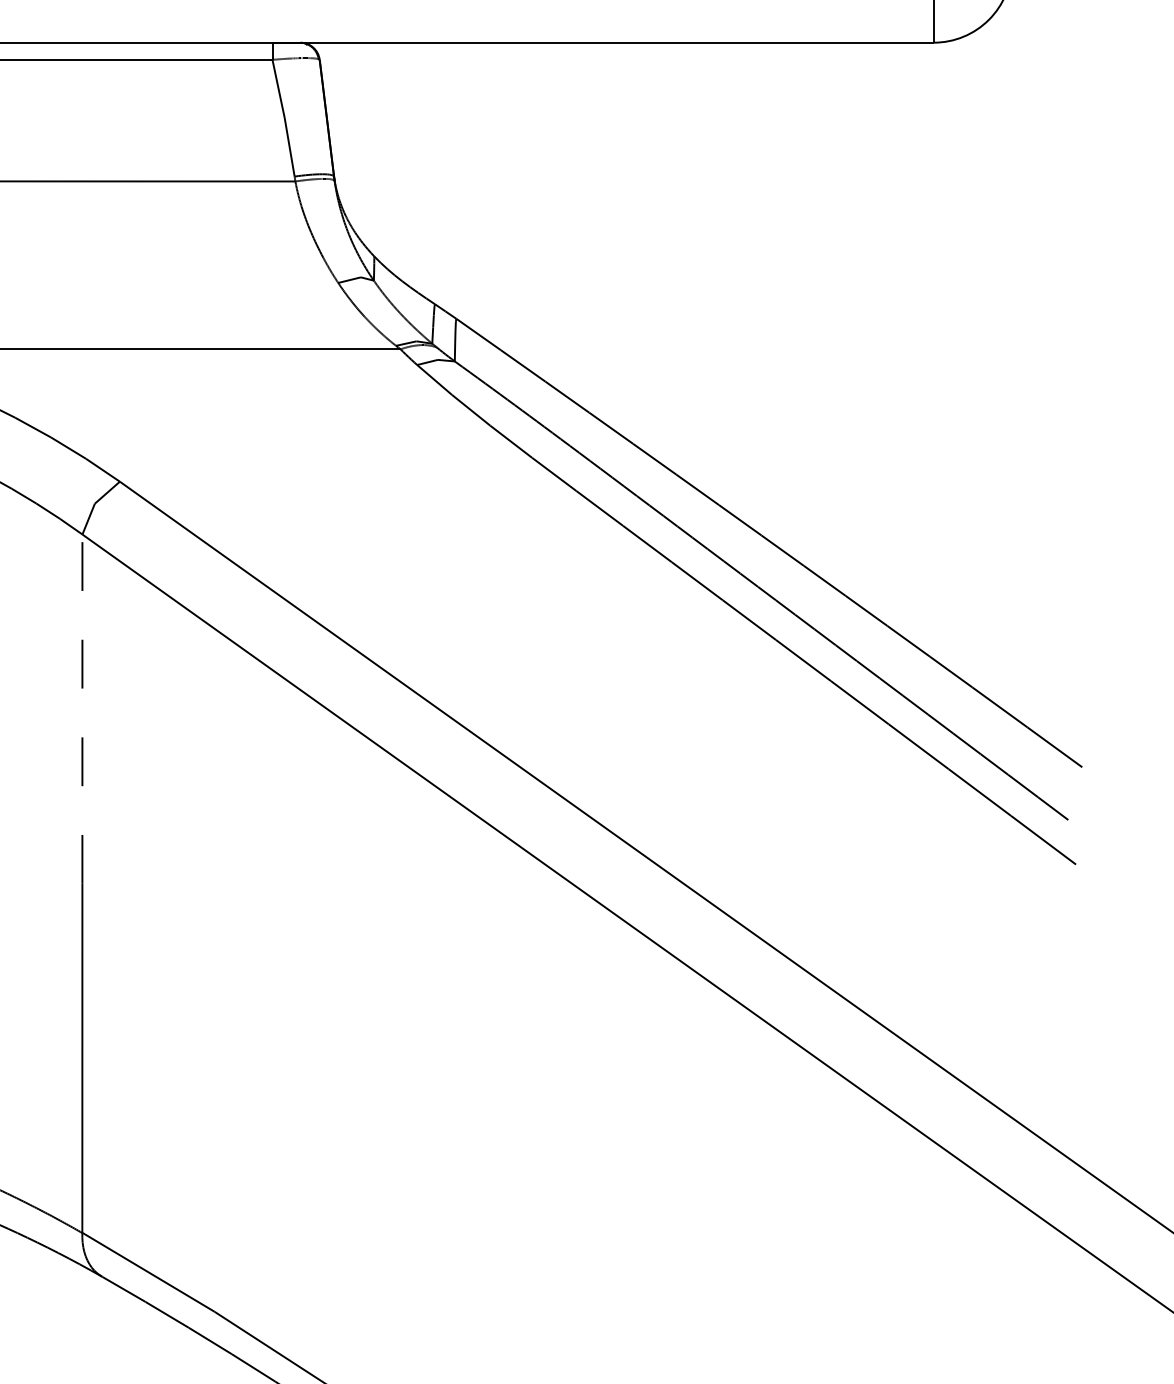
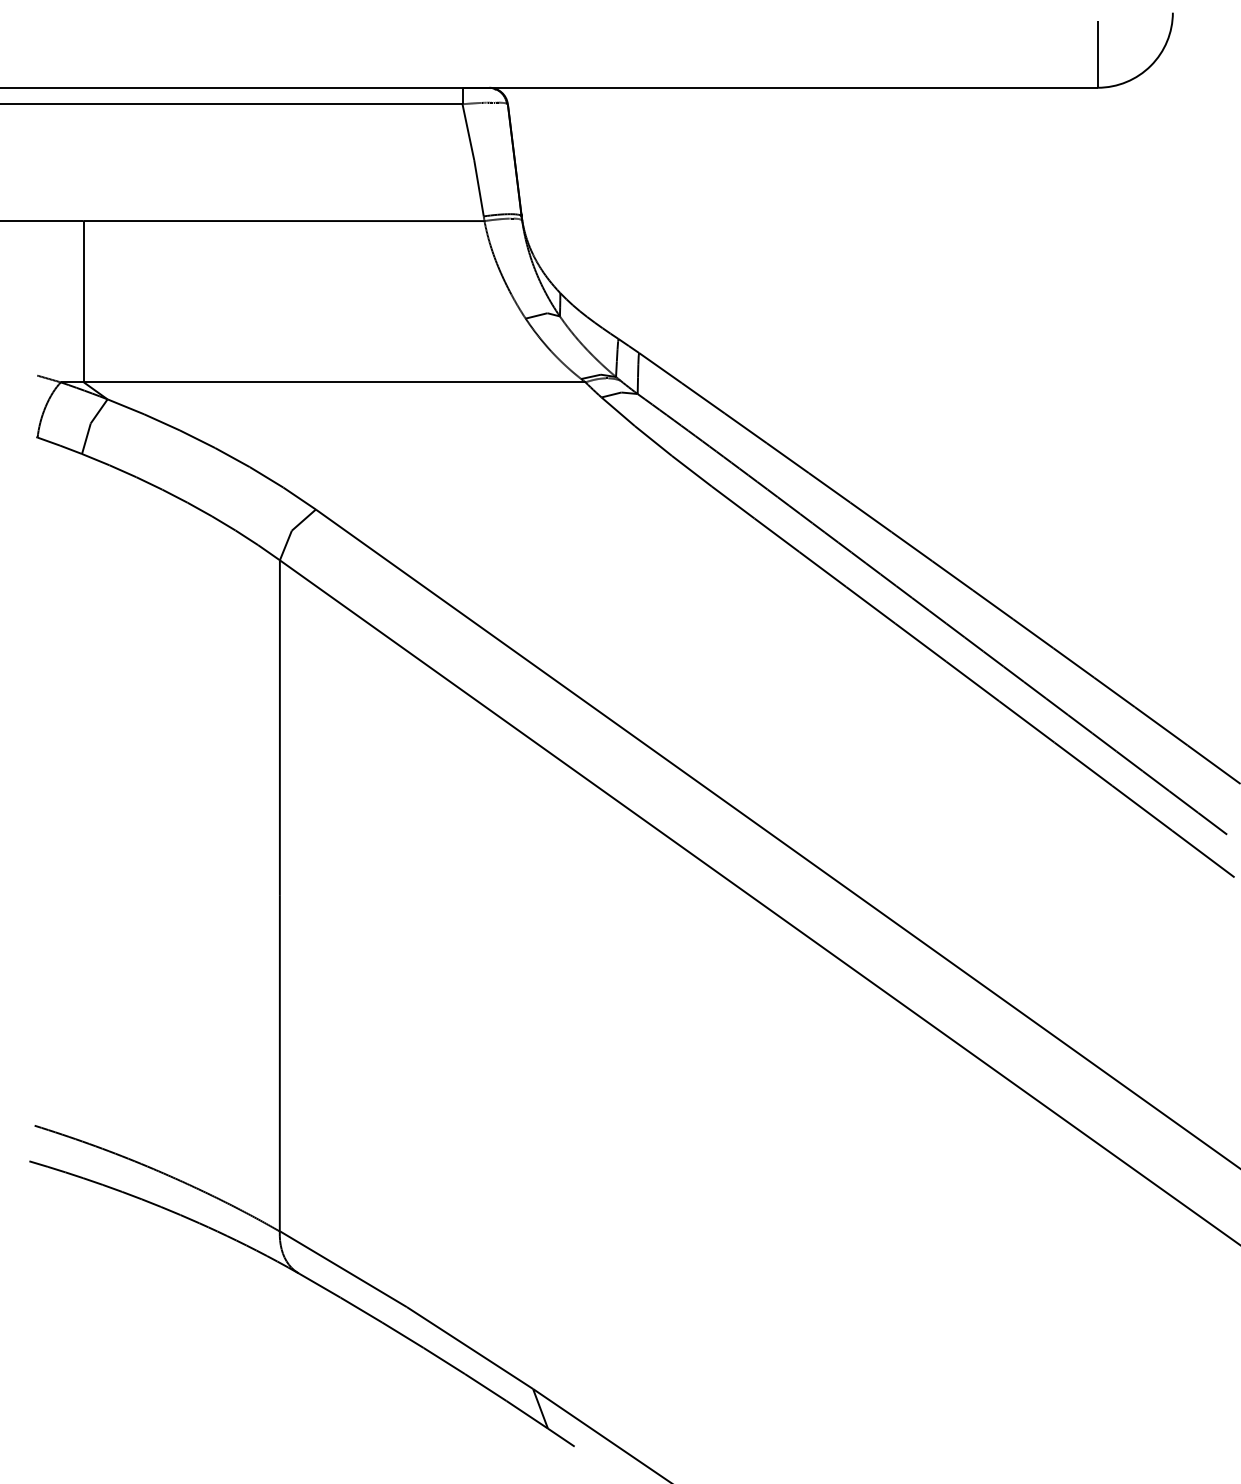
line: (82, 709) -> (279, 728), dashed -> solid

